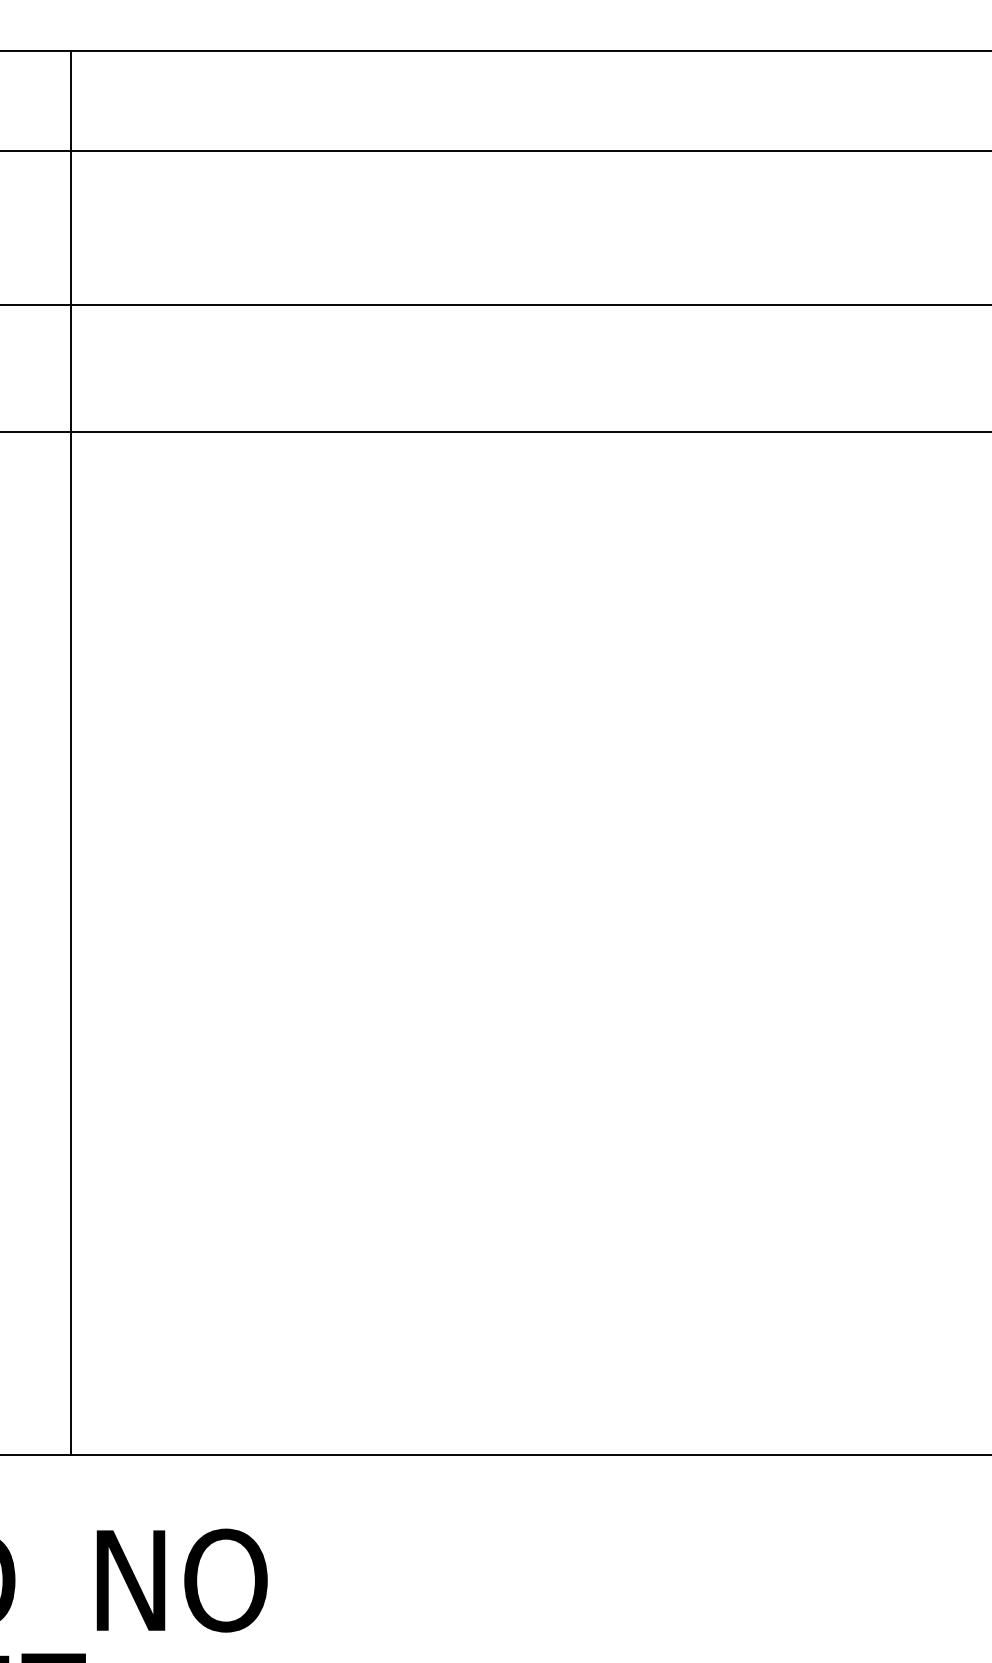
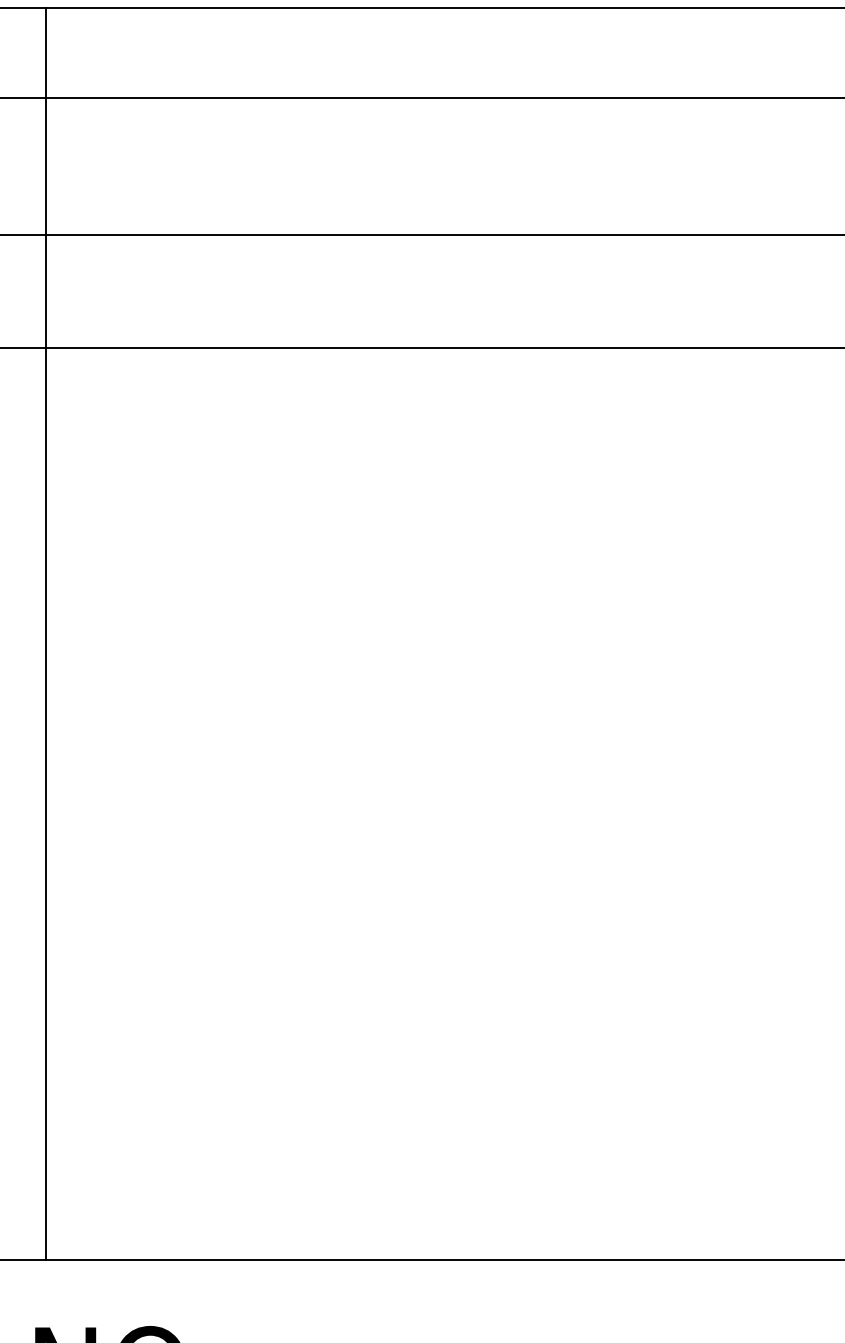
line: (70, 752) -> (45, 634), moved

